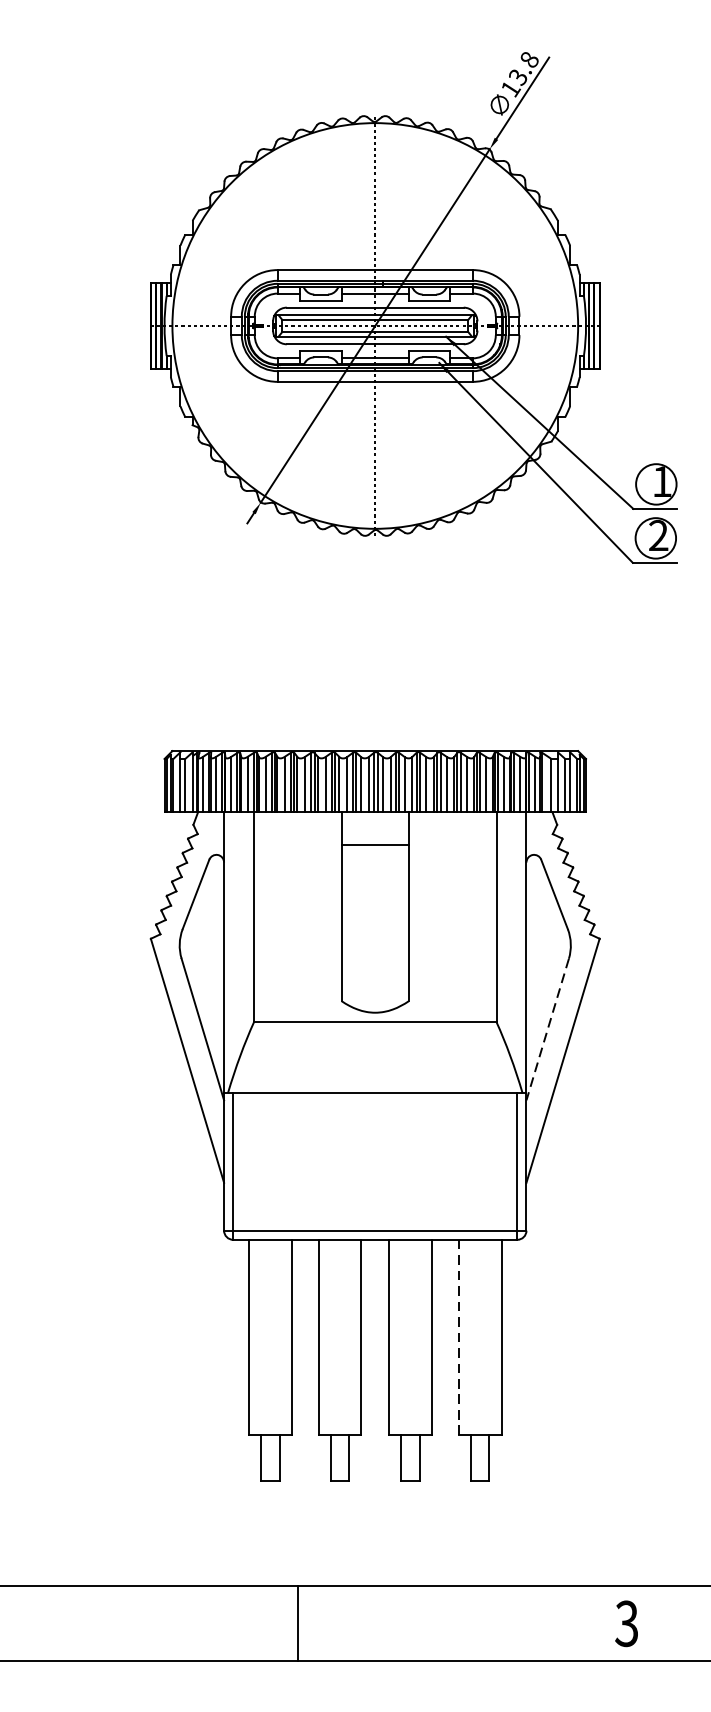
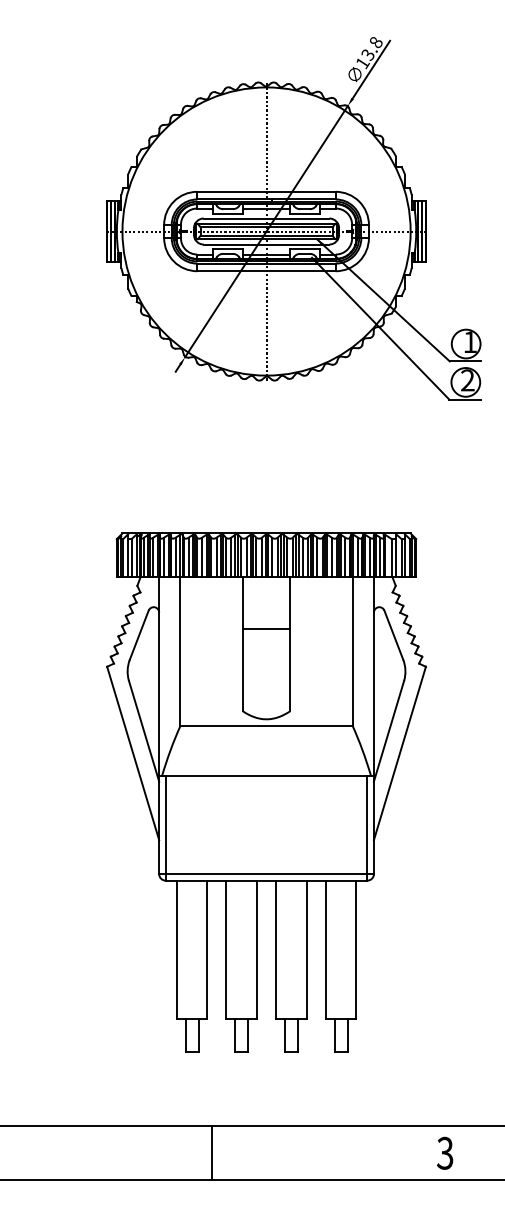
line: (375, 845) -> (266, 629), moved
line: (548, 1029) -> (389, 731), dashed -> solid
line: (458, 1336) -> (325, 949), dashed -> solid

